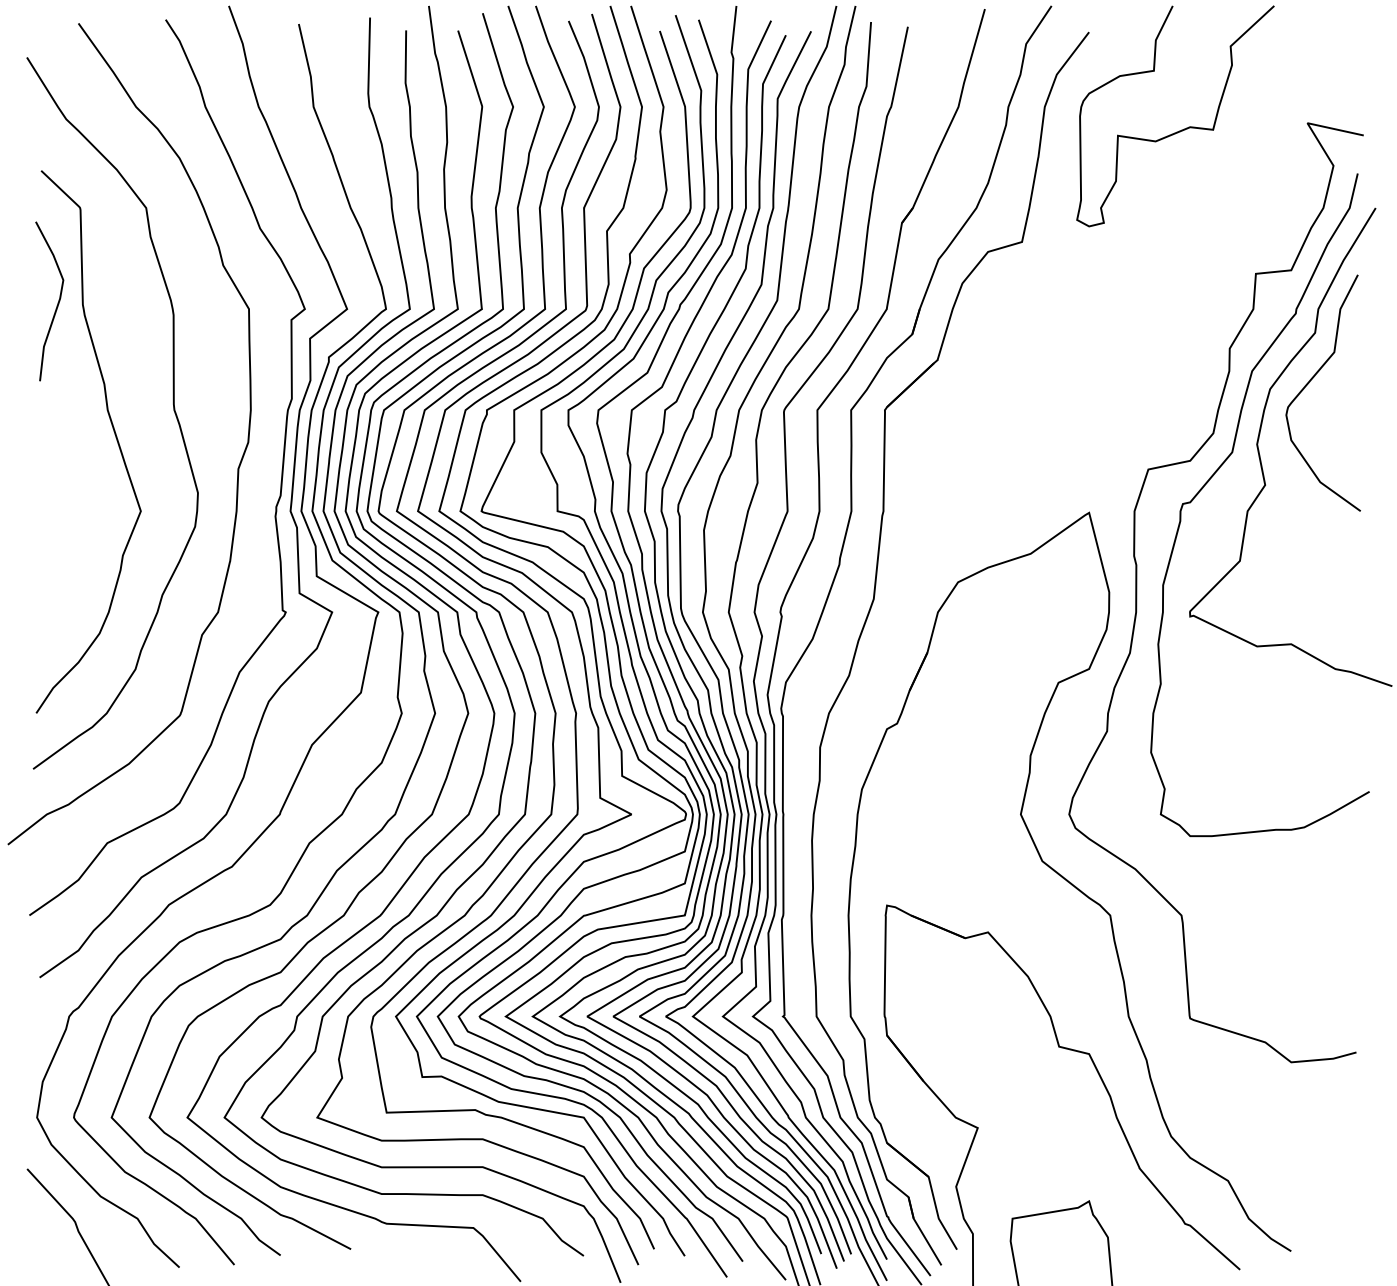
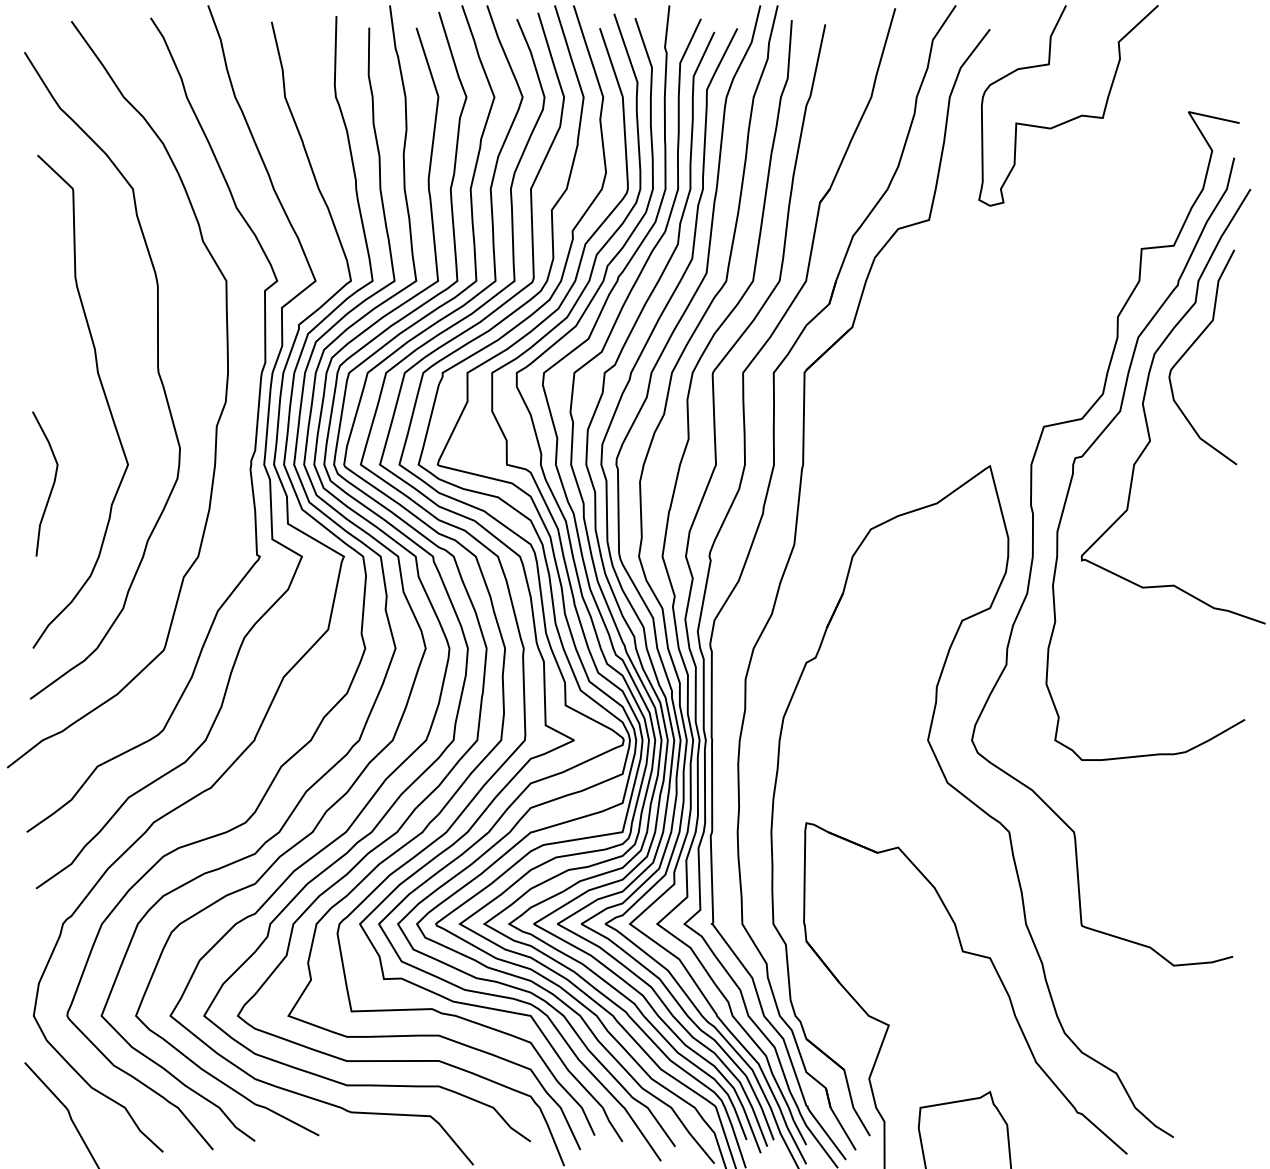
curve: (57, 301) -> (52, 484), moved

